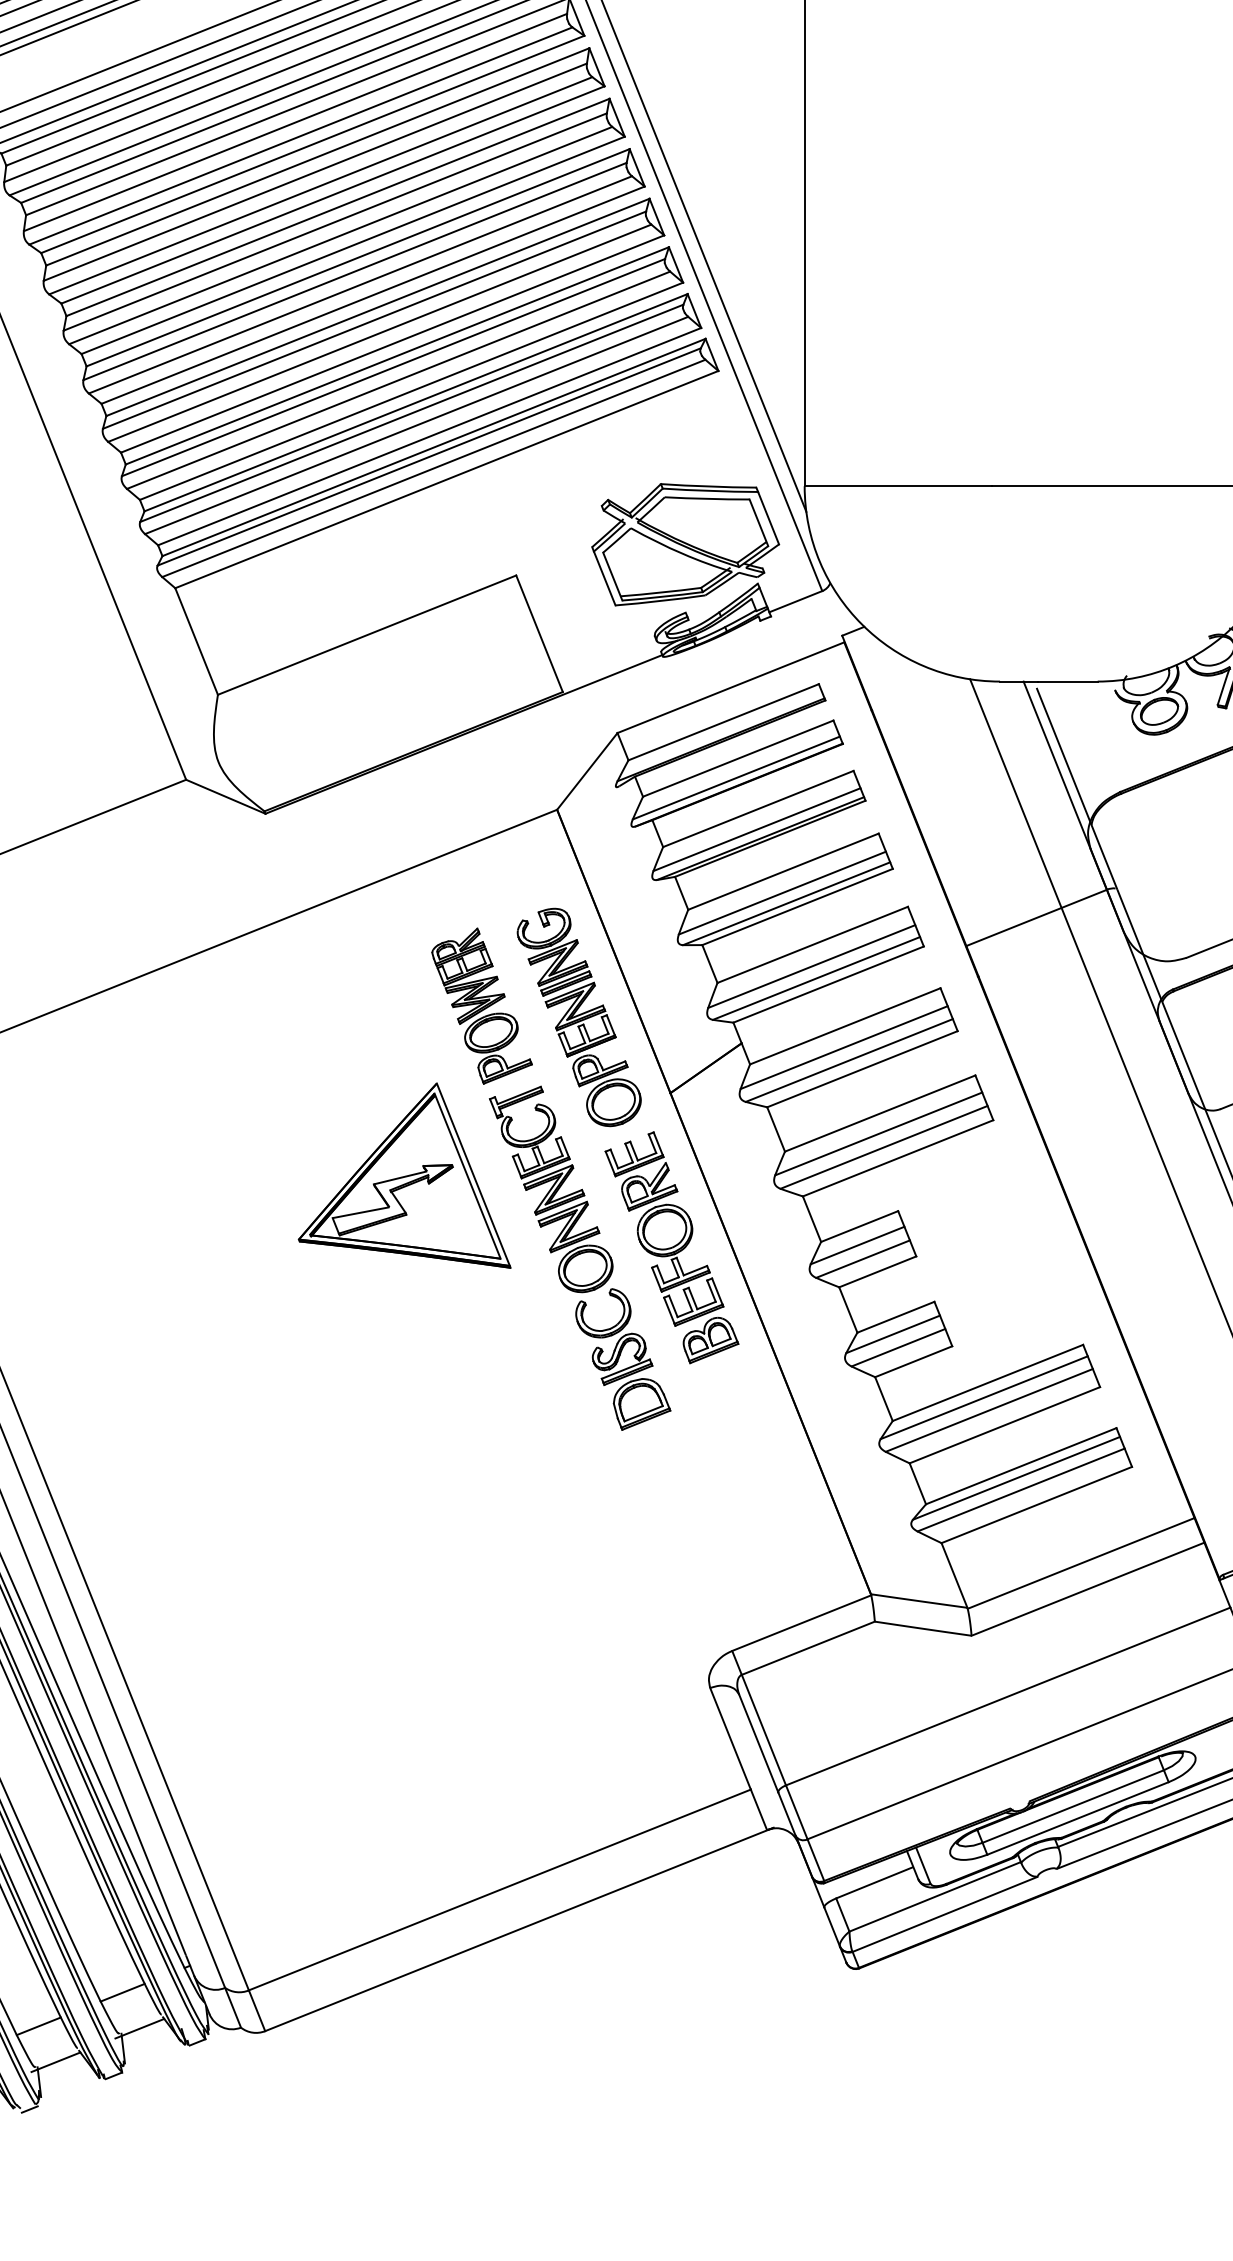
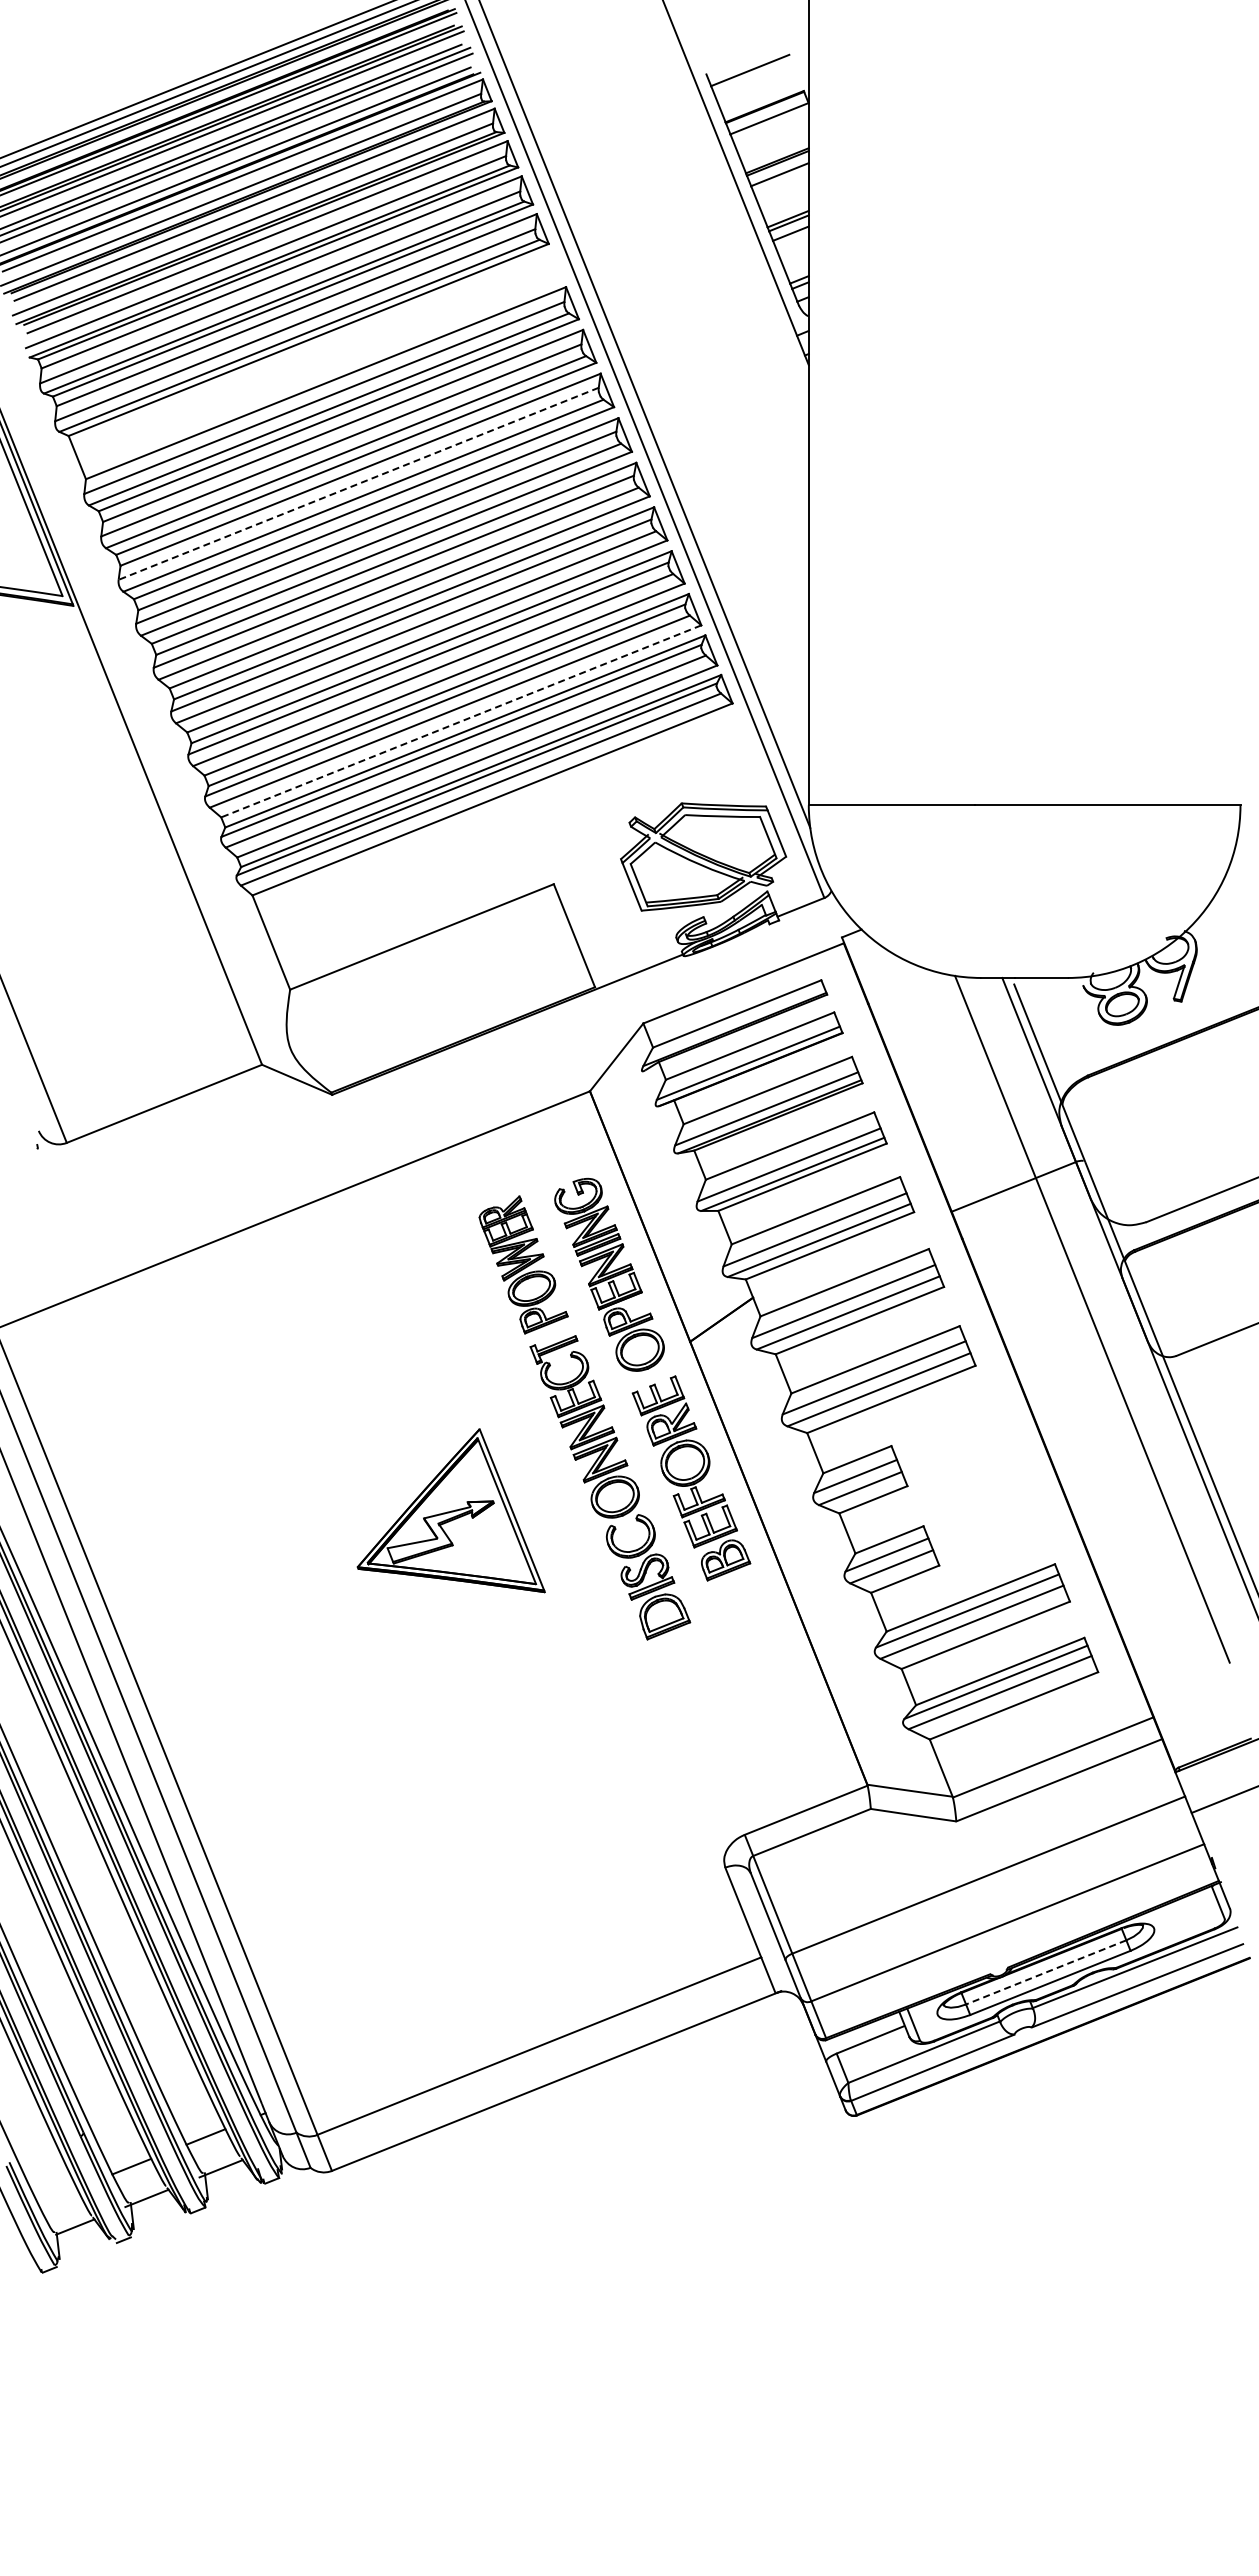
line: (295, 122) -> (358, 483), solid -> dashed
line: (411, 391) -> (461, 721), solid -> dashed
part: (403, 1175) -> (450, 1510), moved
line: (1072, 1806) -> (1045, 1972), solid -> dashed

